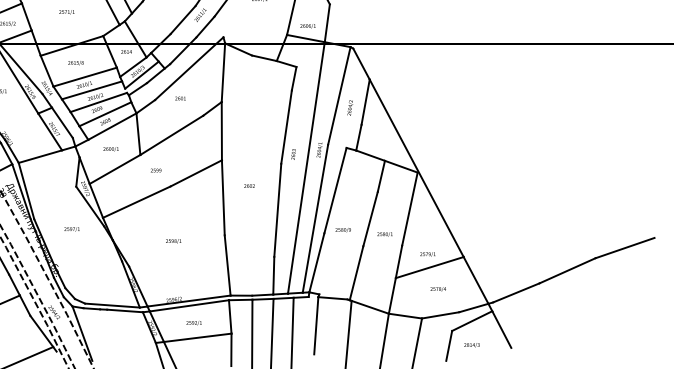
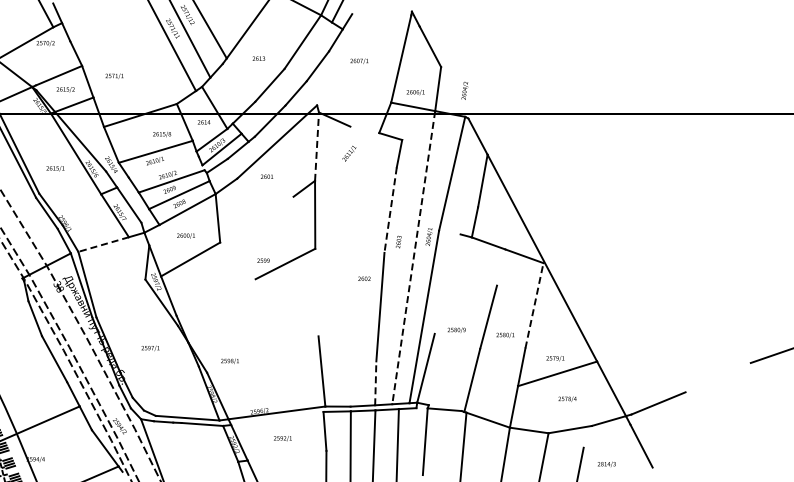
text: (66, 11) -> (114, 75), moved
text: (200, 15) -> (349, 153), moved
line: (264, 57) -> (364, 129), removed
text: (76, 63) -> (162, 134), moved
line: (223, 72) -> (317, 146), solid -> dashed
line: (91, 89) -> (163, 166), removed
text: (349, 107) -> (464, 90), moved
line: (286, 127) -> (390, 210), solid -> dashed
line: (171, 135) -> (256, 219), removed
line: (40, 156) -> (103, 244), solid -> dashed
line: (306, 168) -> (413, 258), solid -> dashed
text: (156, 170) -> (263, 260), moved
line: (381, 176) -> (501, 267), removed
text: (249, 185) -> (364, 278), moved
line: (335, 190) -> (447, 283), removed
line: (222, 197) -> (316, 292), removed
line: (136, 202) -> (215, 297), removed
line: (409, 208) -> (534, 305), solid -> dashed
text: (72, 229) -> (150, 348), moved
text: (173, 240) -> (229, 360), moved
line: (566, 270) -> (717, 377), removed
line: (273, 275) -> (375, 383), solid -> dashed
line: (189, 305) -> (277, 418), removed
line: (471, 320) -> (606, 435), removed
line: (197, 337) -> (286, 455), removed

